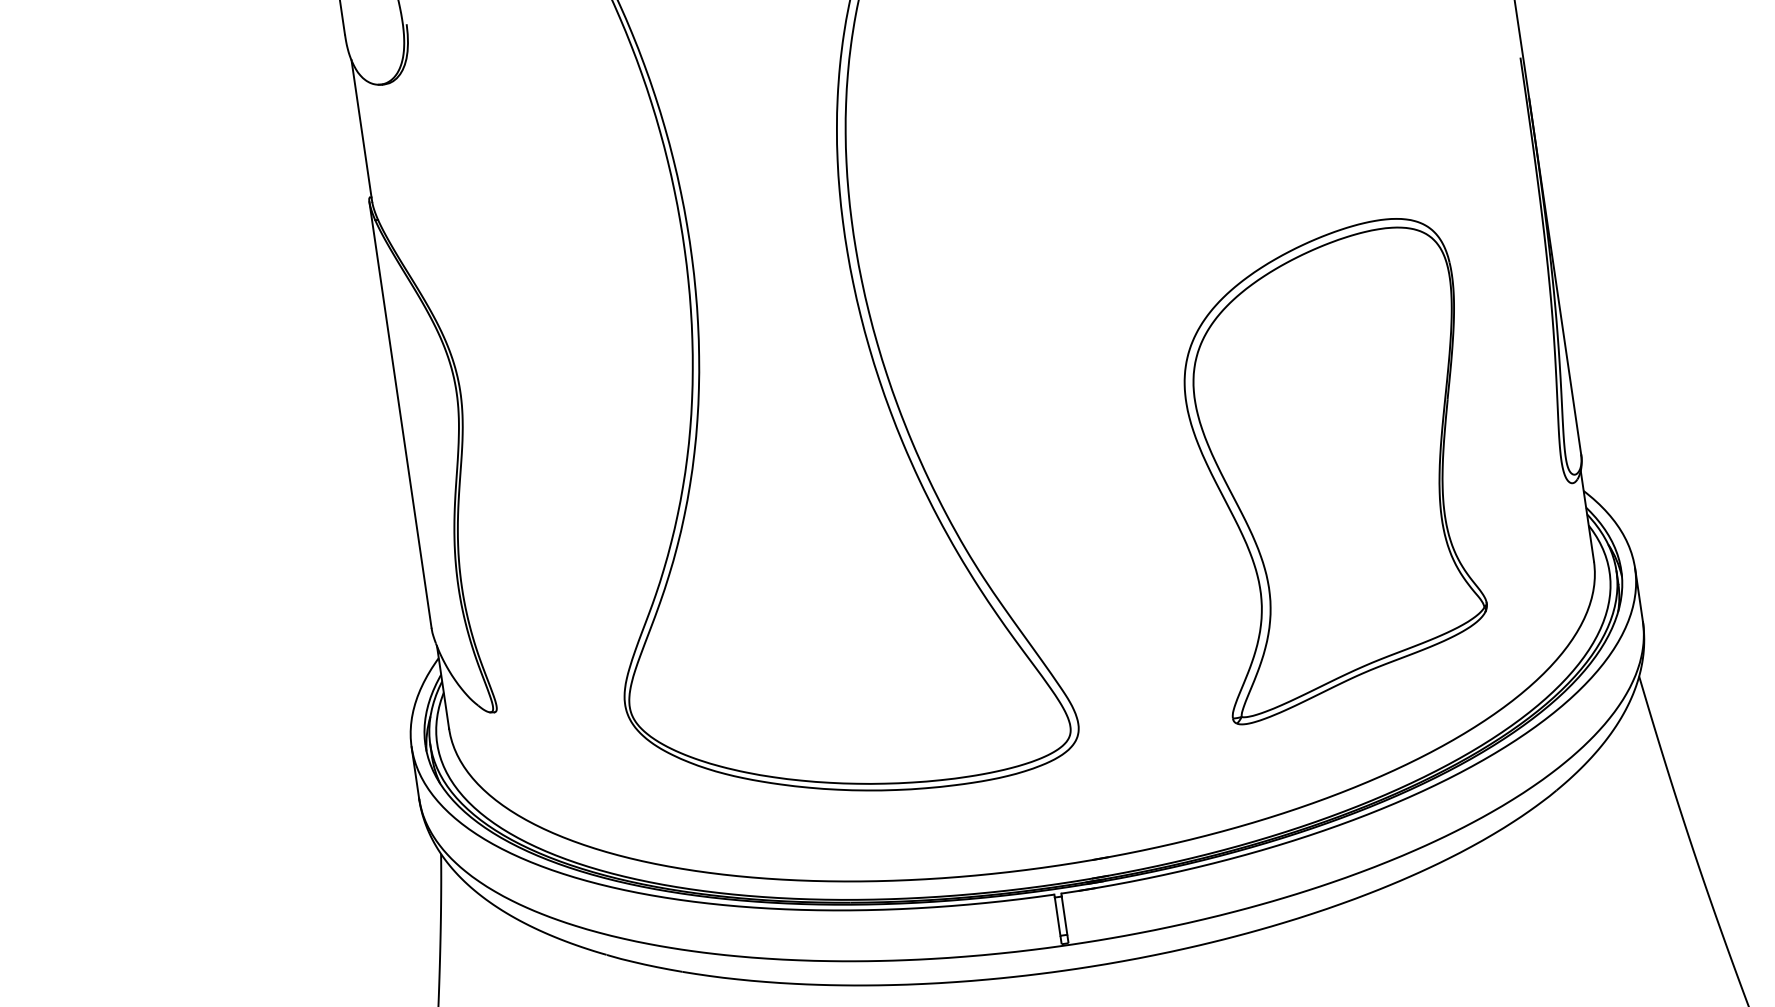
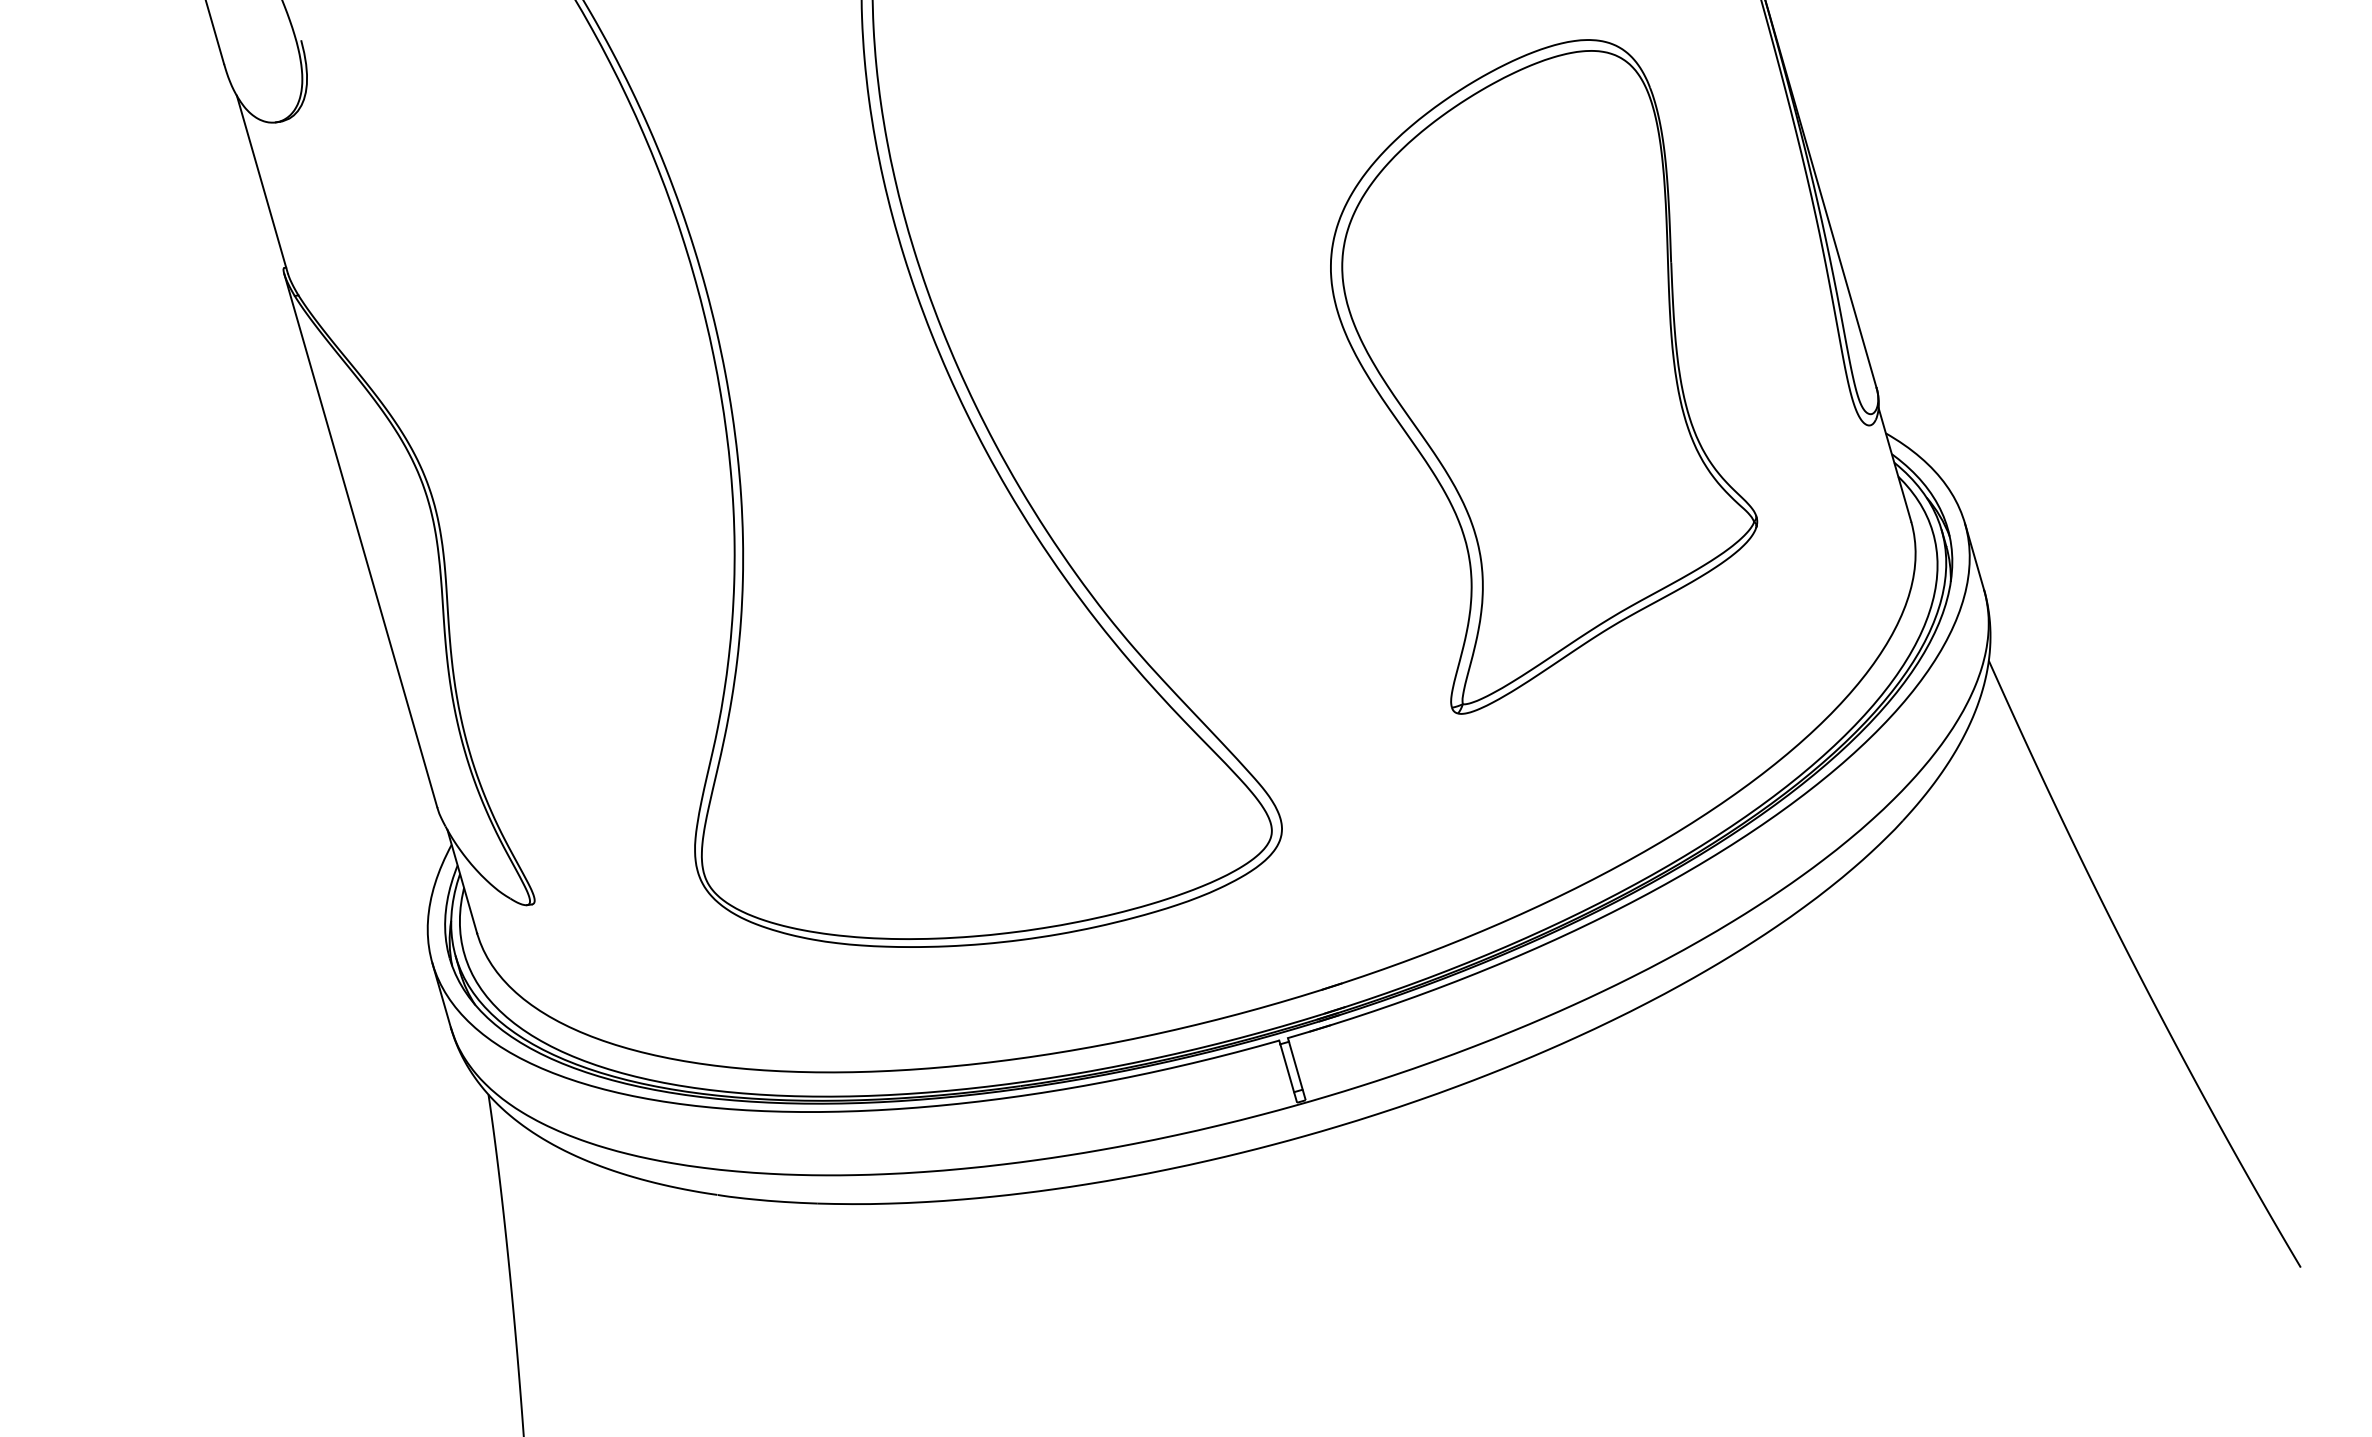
part: (1338, 473) -> (1544, 376), moved

